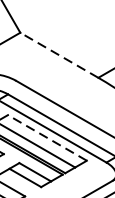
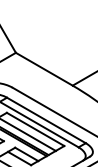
line: (59, 55) -> (44, 69), dashed -> solid
line: (47, 138) -> (35, 129), dashed -> solid

